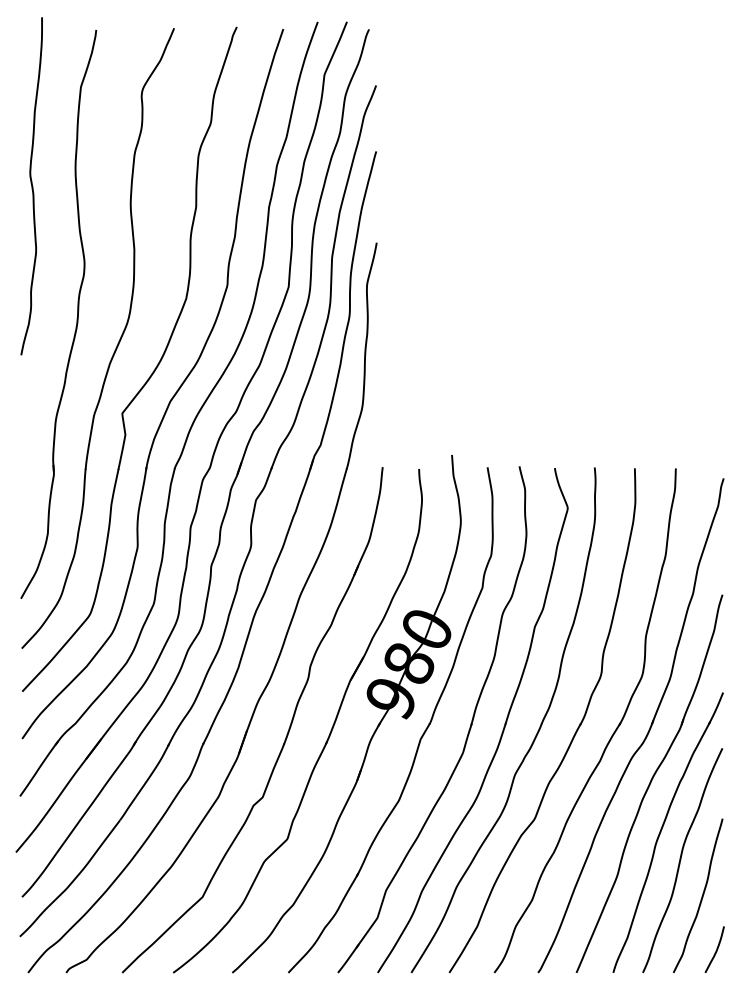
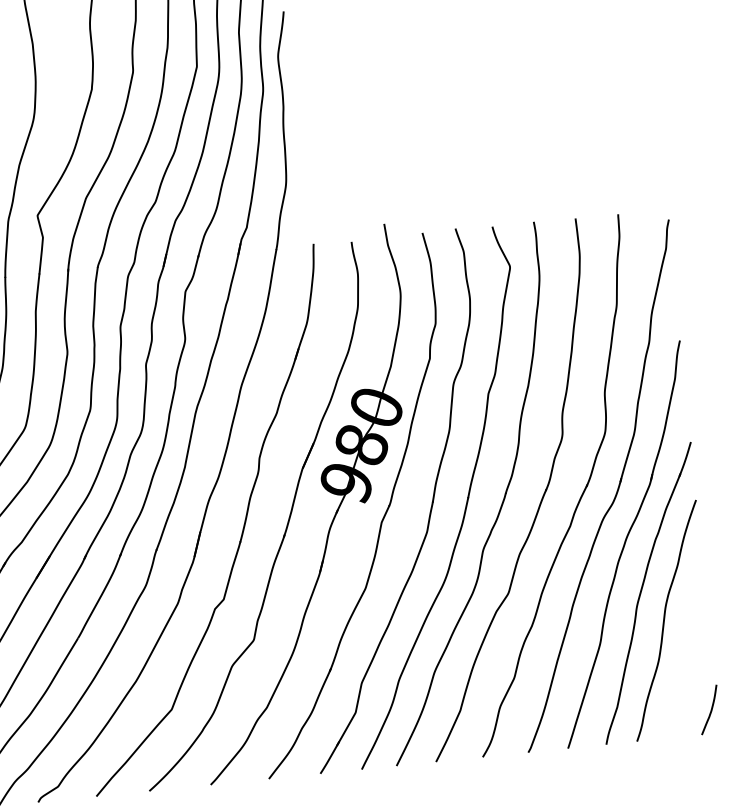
curve: (701, 896) -> (689, 656), removed

